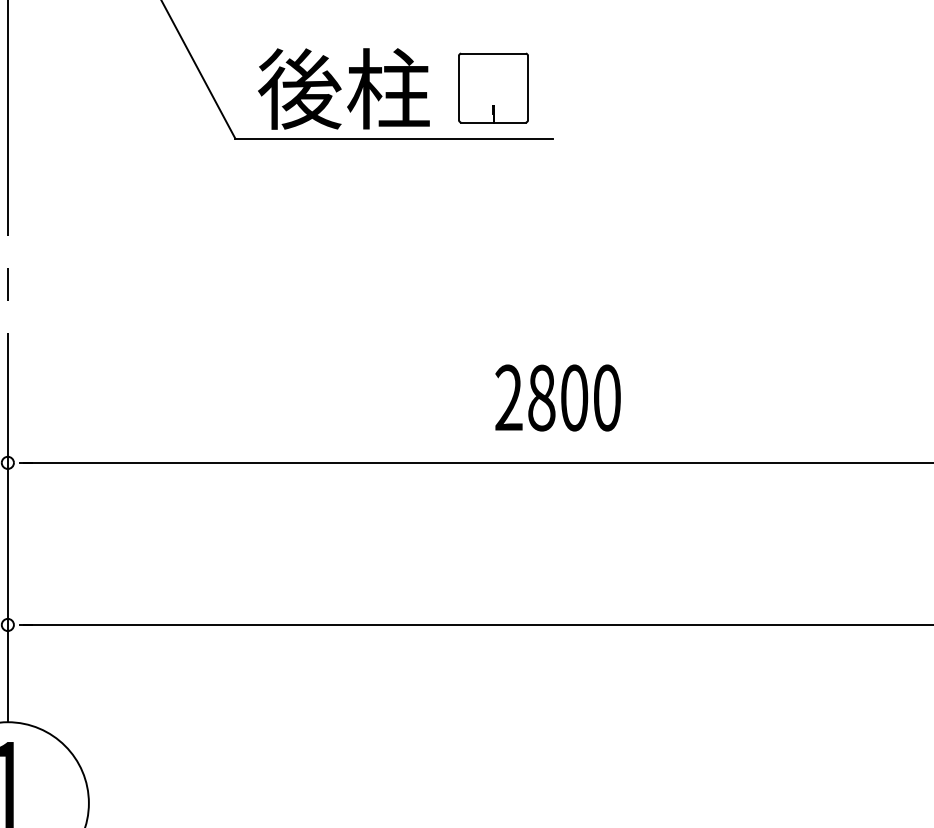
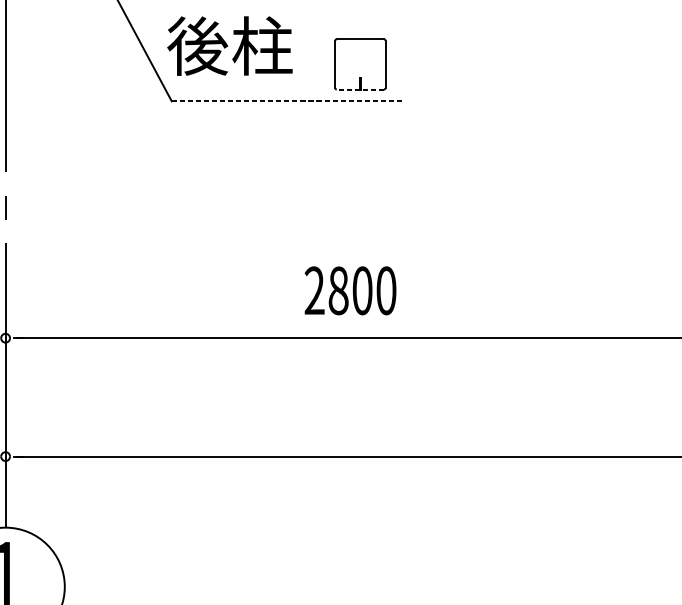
text: (343, 88) -> (229, 45), moved
line: (493, 122) -> (360, 89), solid -> dashed
line: (394, 138) -> (288, 101), solid -> dashed
text: (557, 397) -> (350, 290), moved

